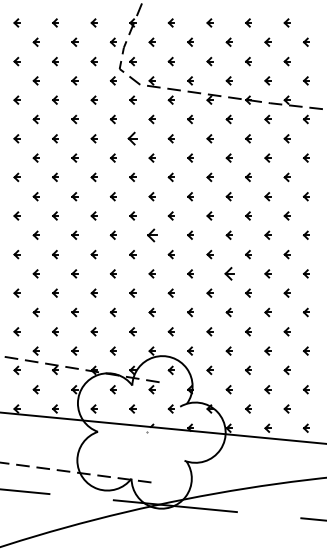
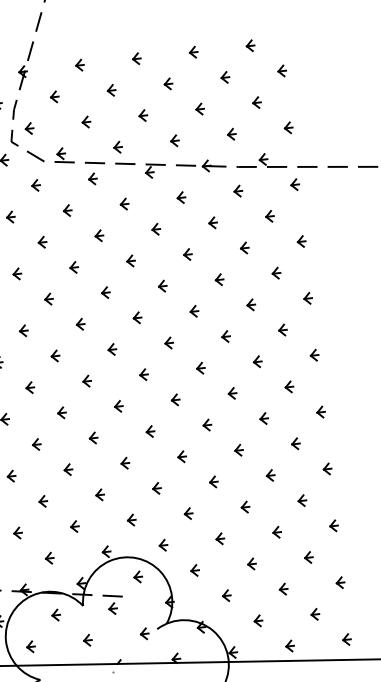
part: (132, 138) -> (41, 242), size x0.62
part: (151, 234) -> (86, 380), size x0.62
part: (228, 273) -> (206, 424), size x0.62

